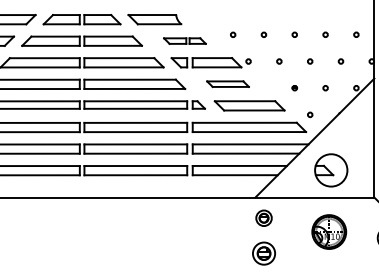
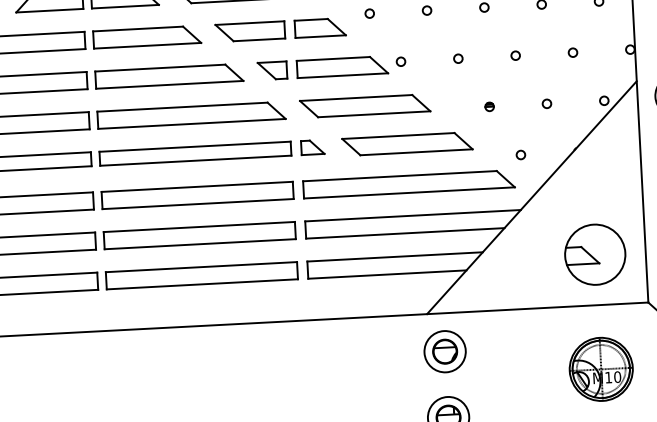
part: (184, 40) -> (279, 28), size x1.67
part: (227, 83) -> (363, 104), size x1.67
part: (331, 170) -> (595, 254), moved
part: (263, 218) -> (444, 352), size x1.43
part: (329, 231) -> (601, 368), moved

